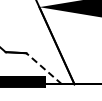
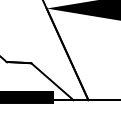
line: (44, 68) -> (52, 81), dashed -> solid

